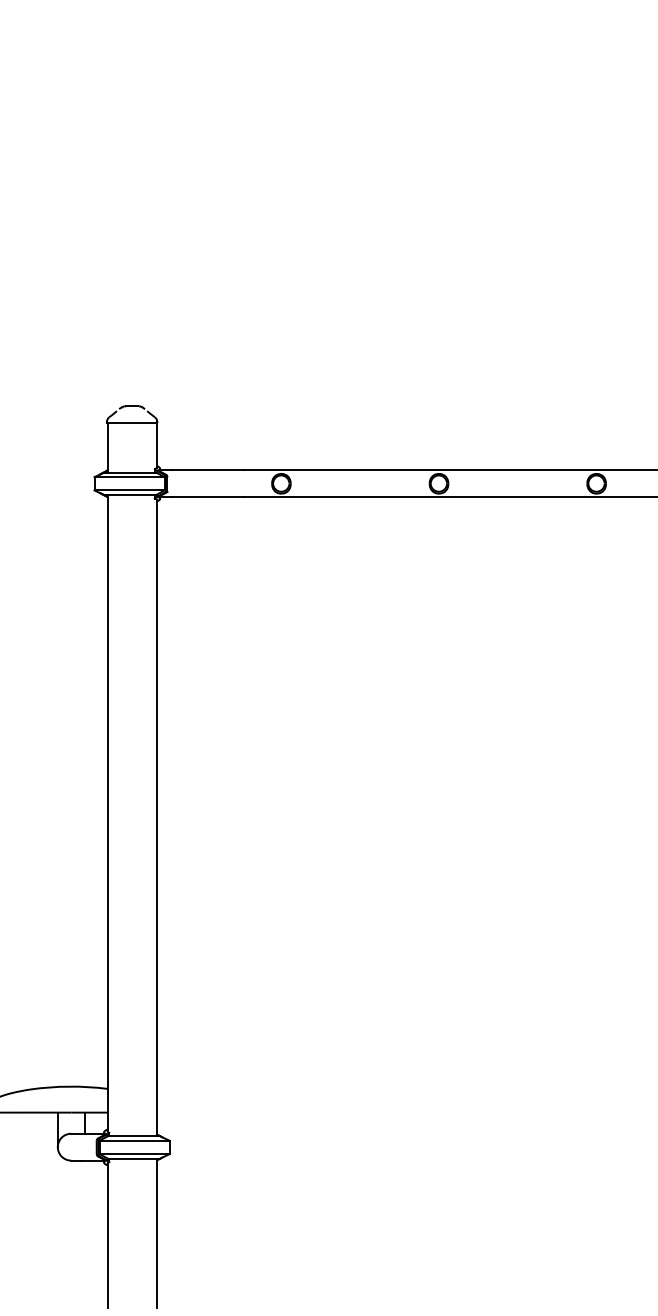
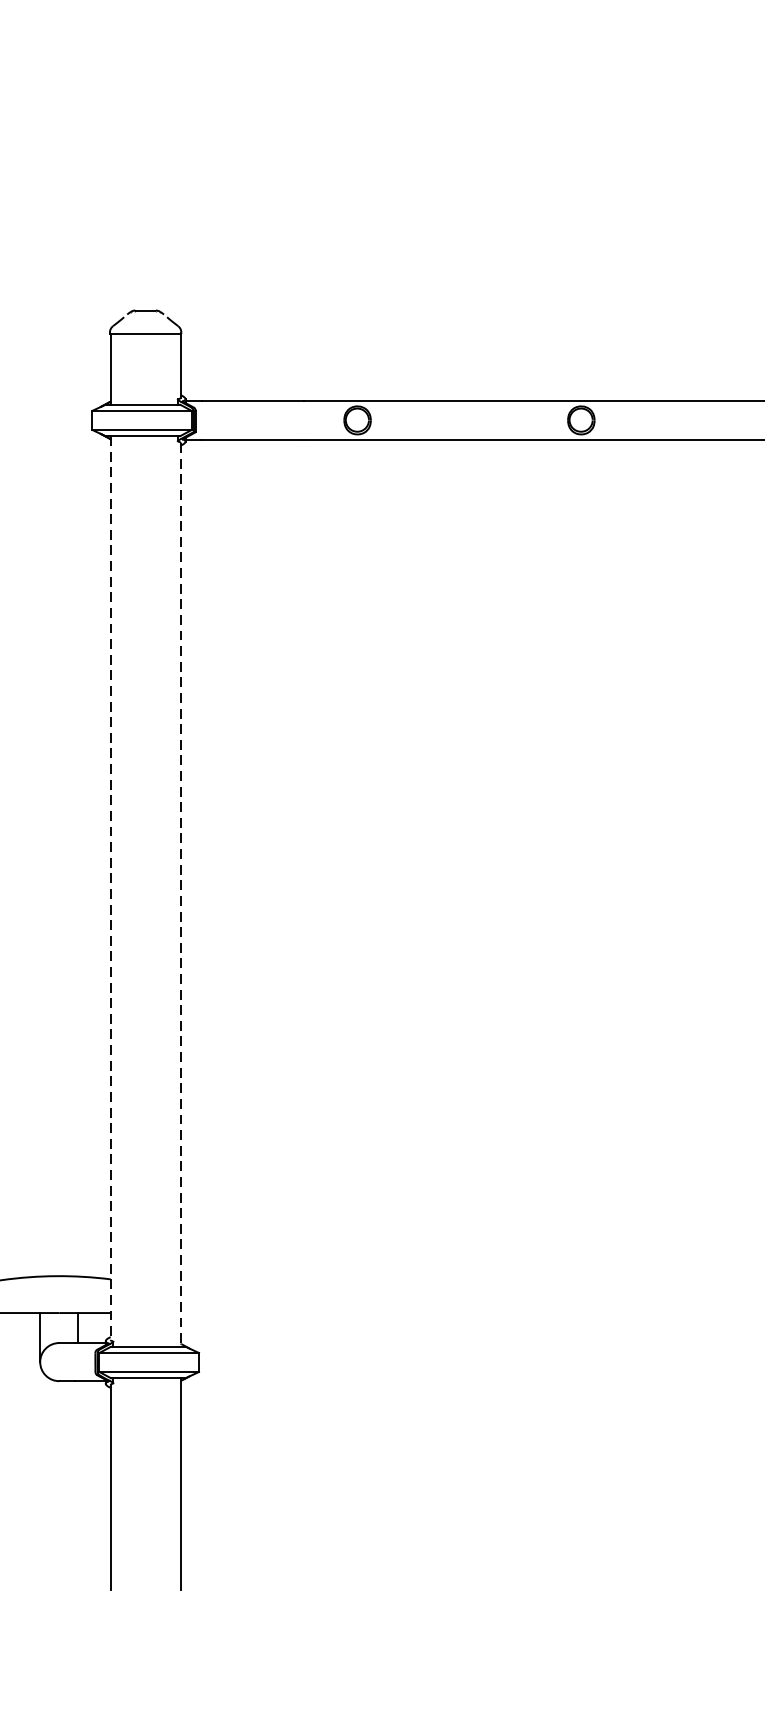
line: (107, 813) -> (110, 888), solid -> dashed
line: (156, 818) -> (180, 895), solid -> dashed

